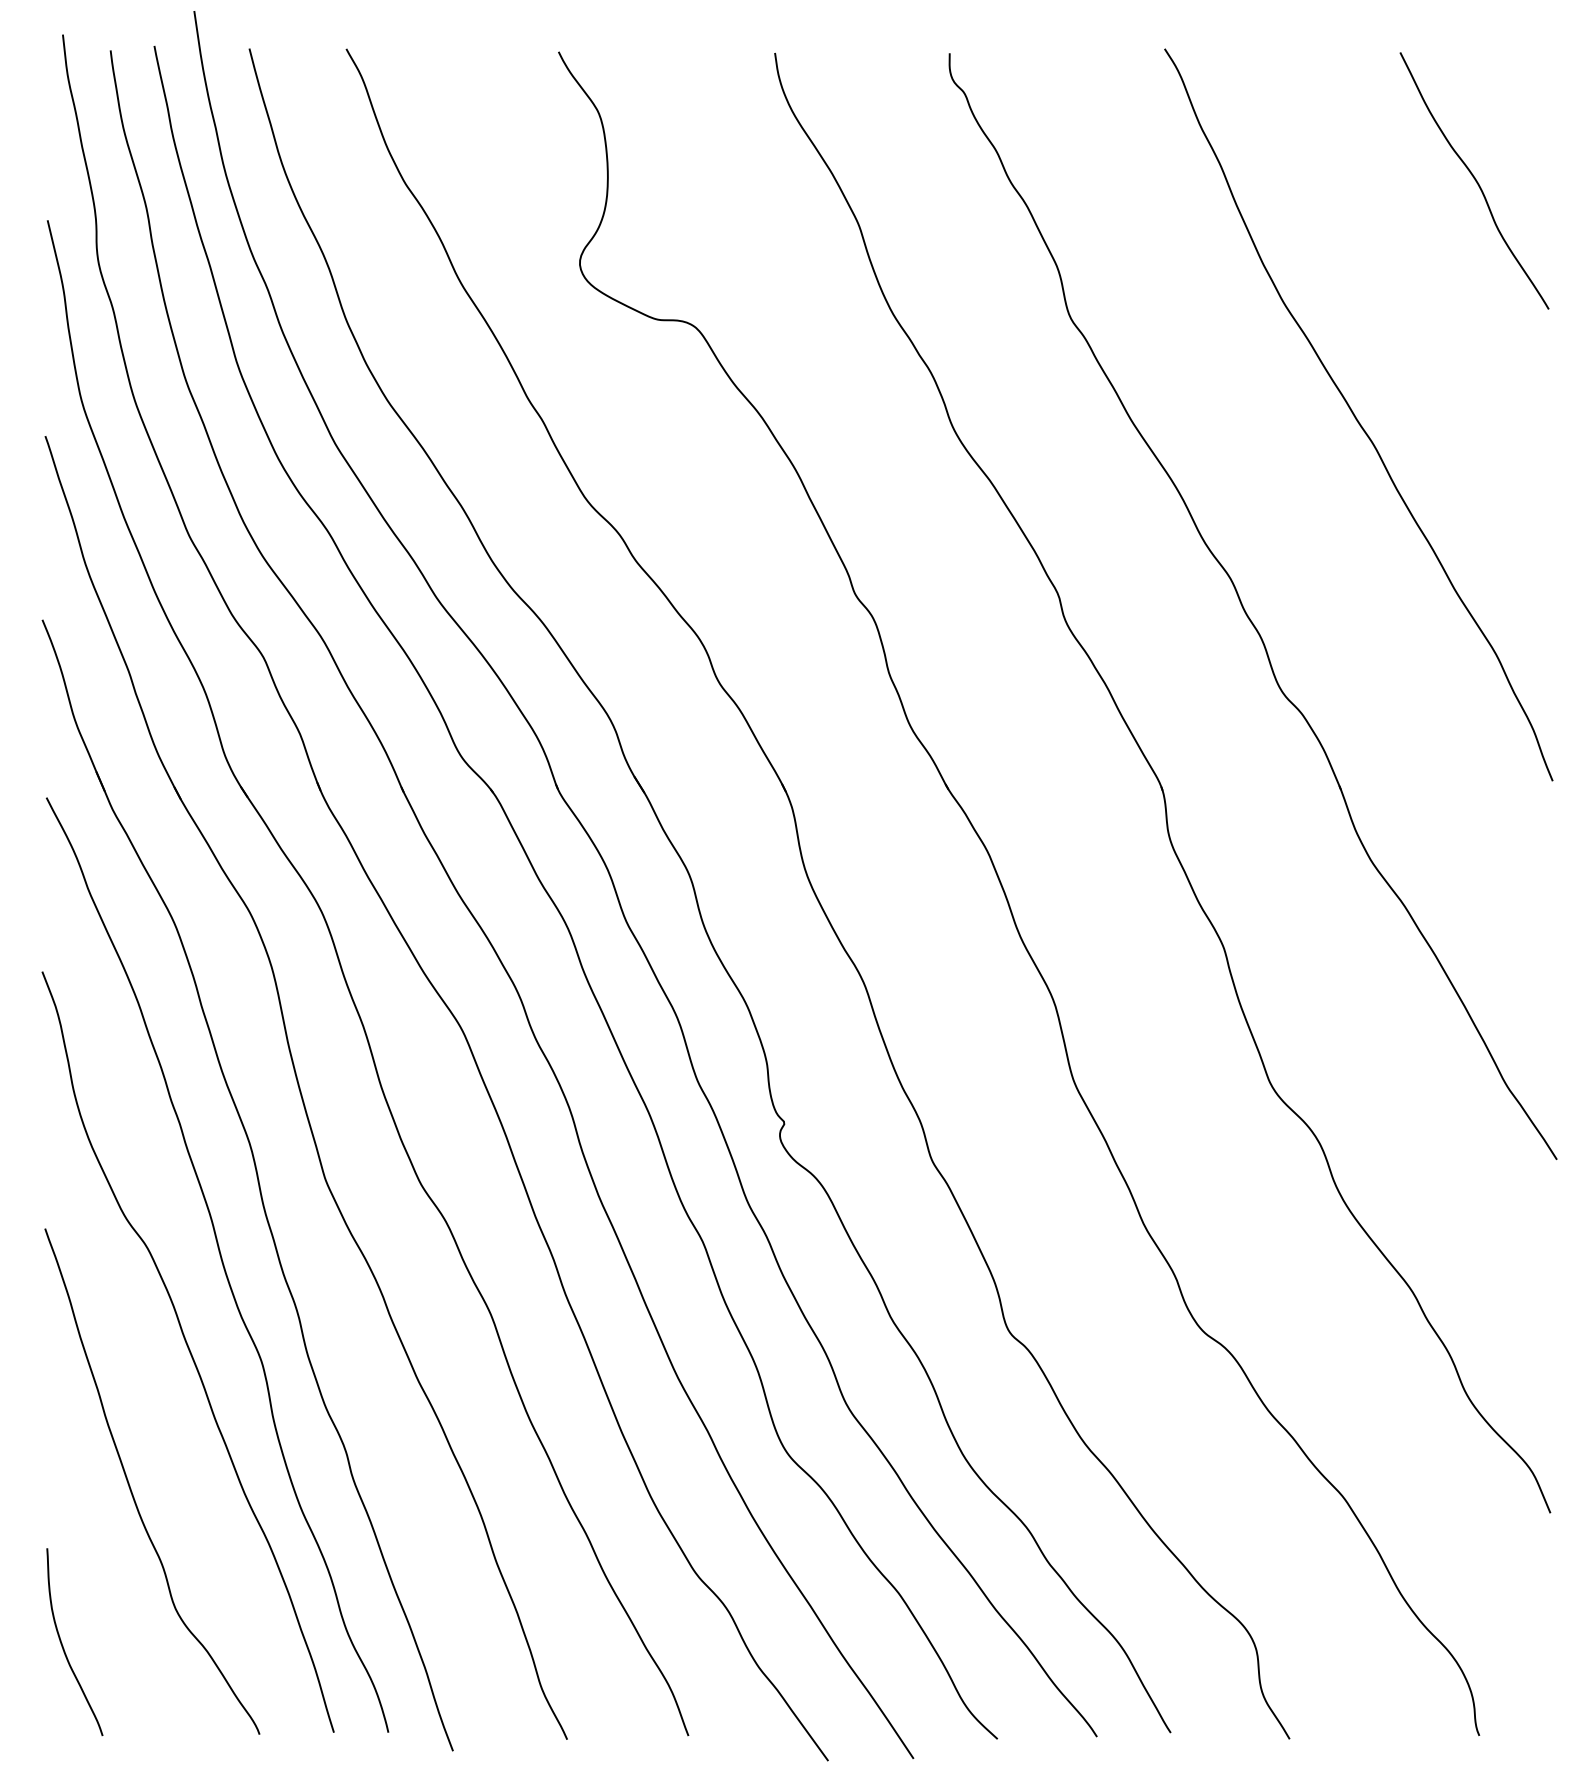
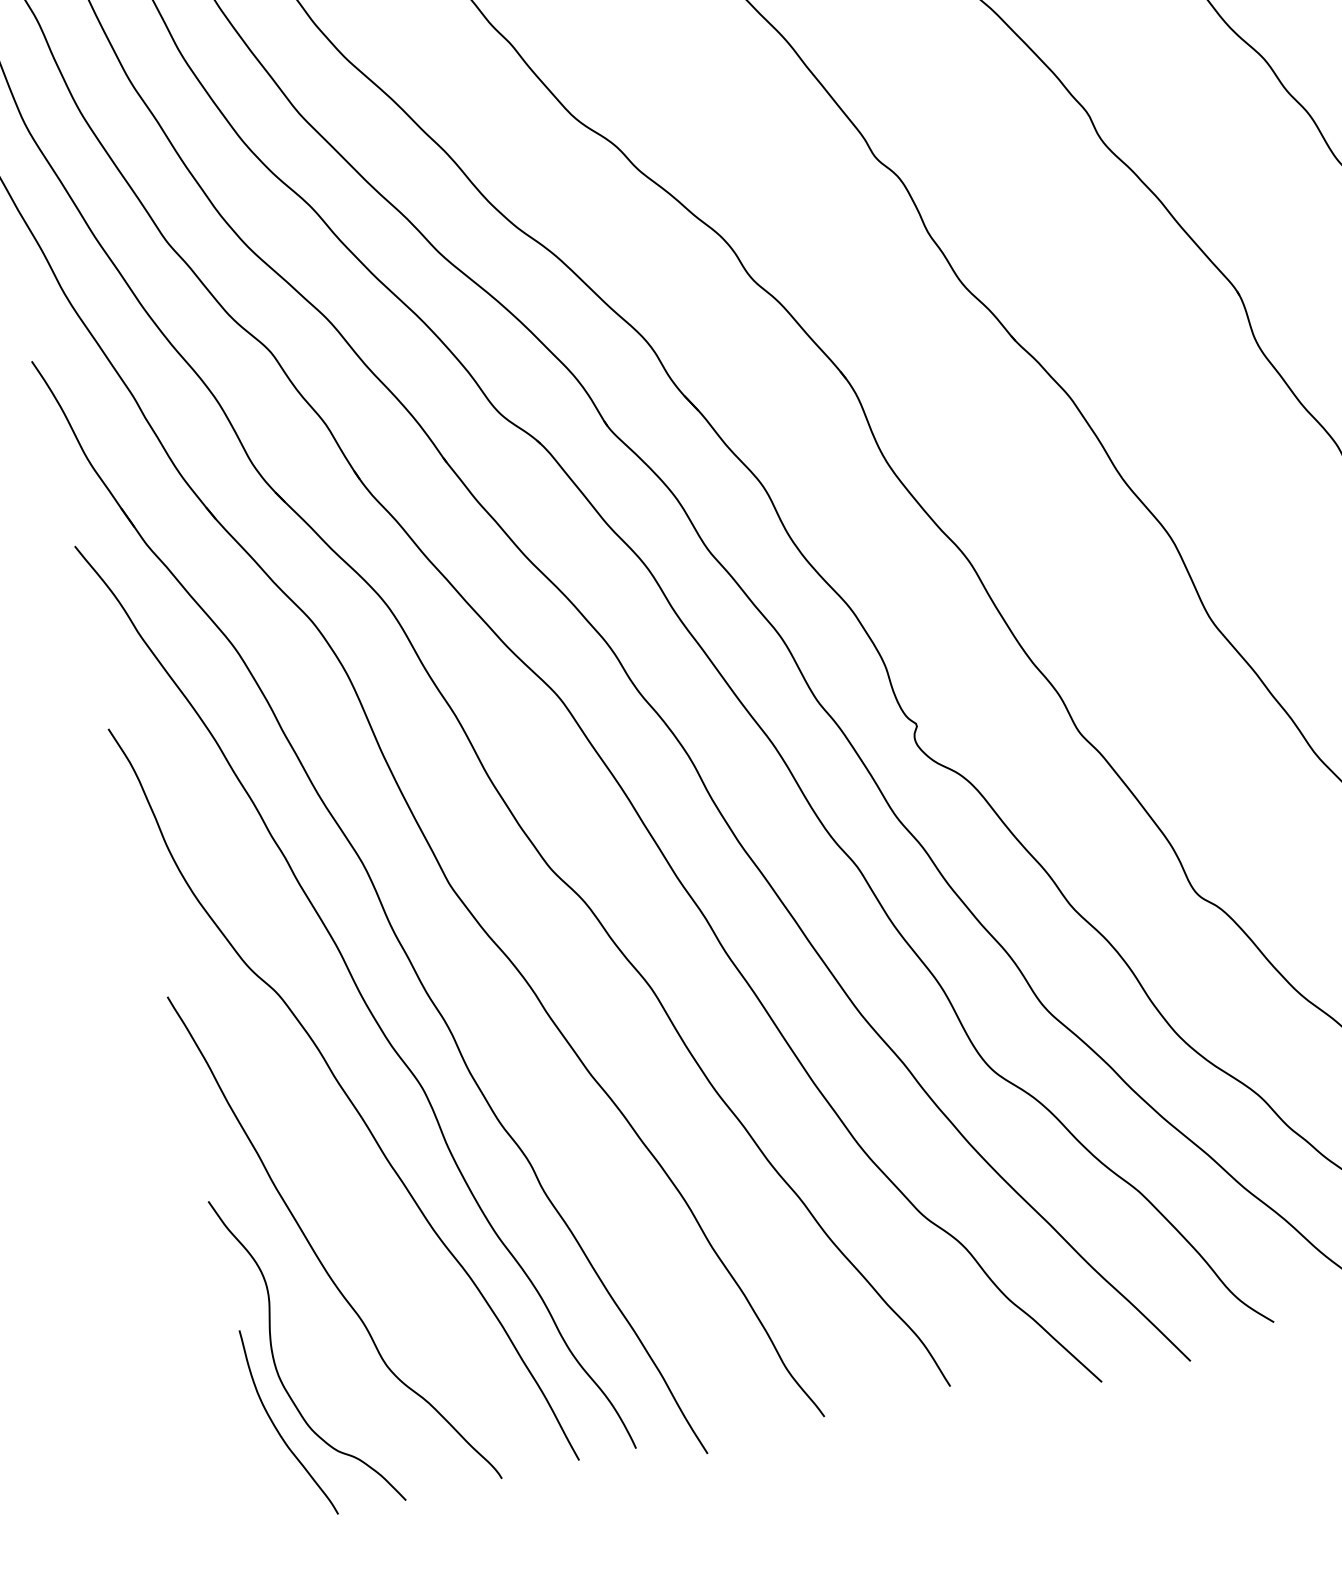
curve: (74, 1585) -> (276, 1363), added

